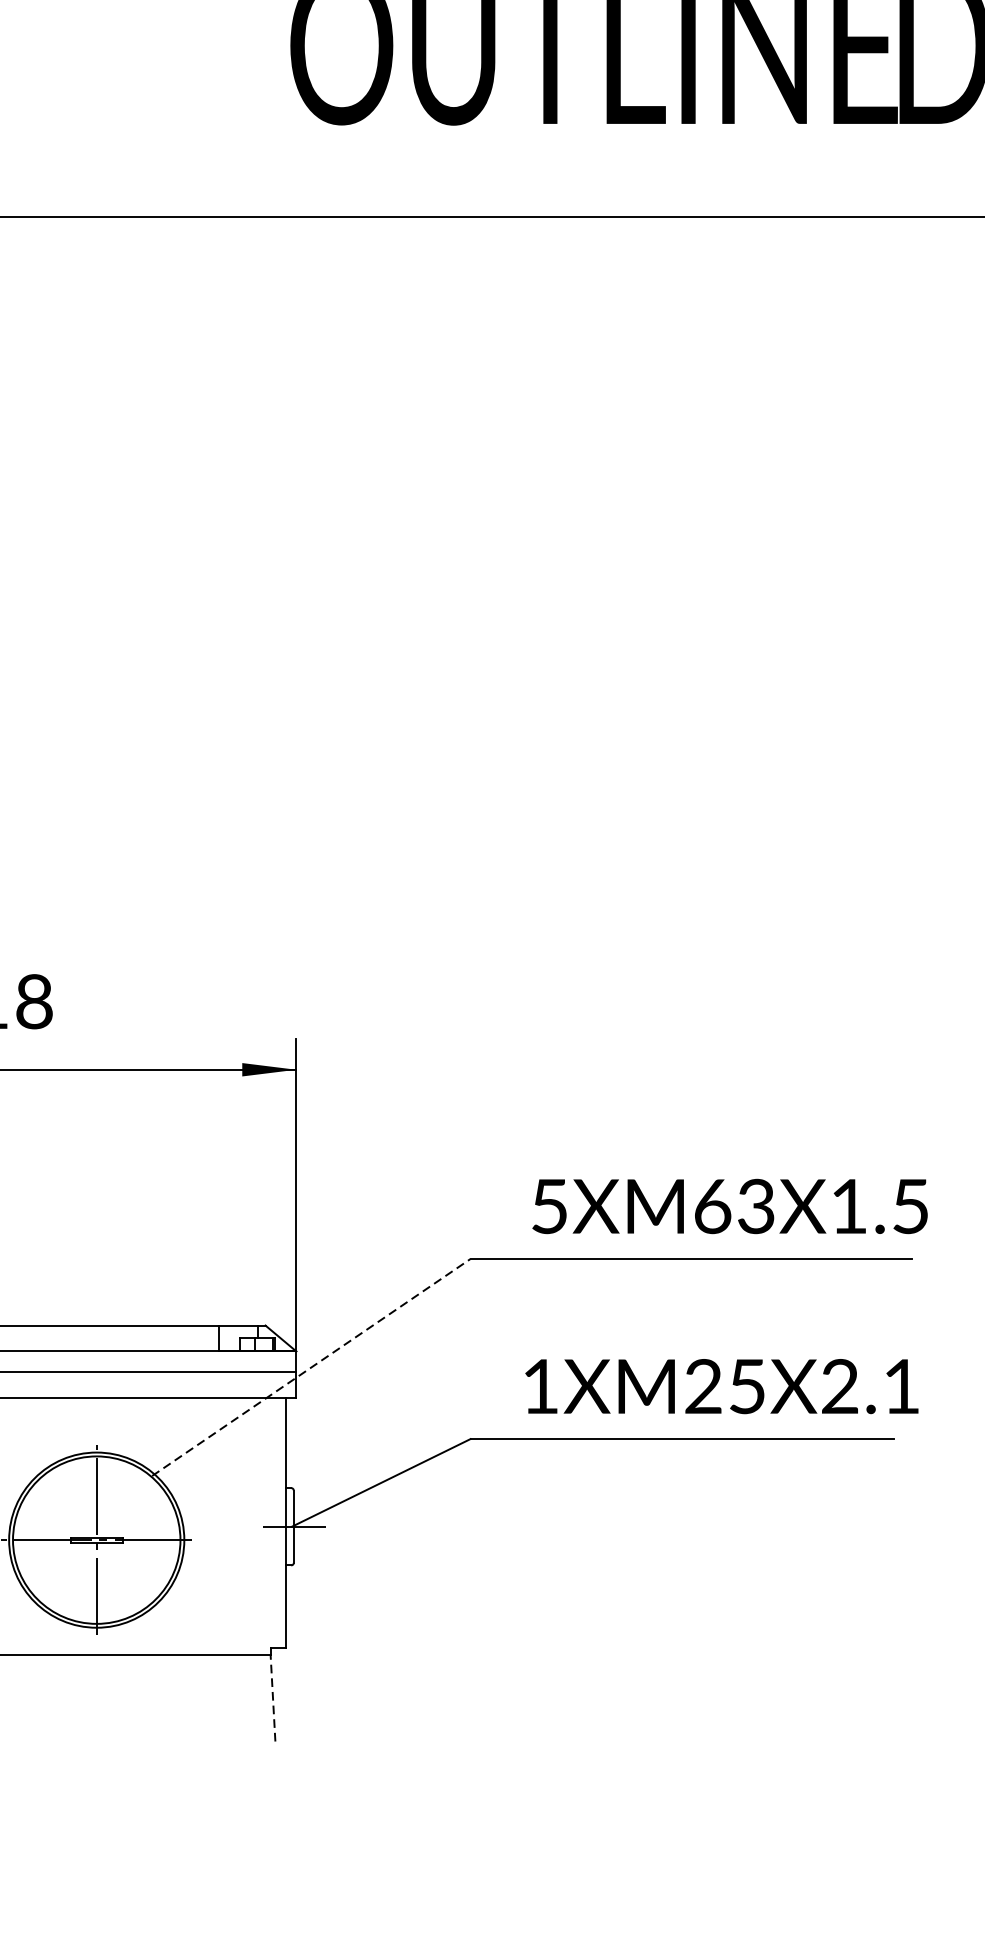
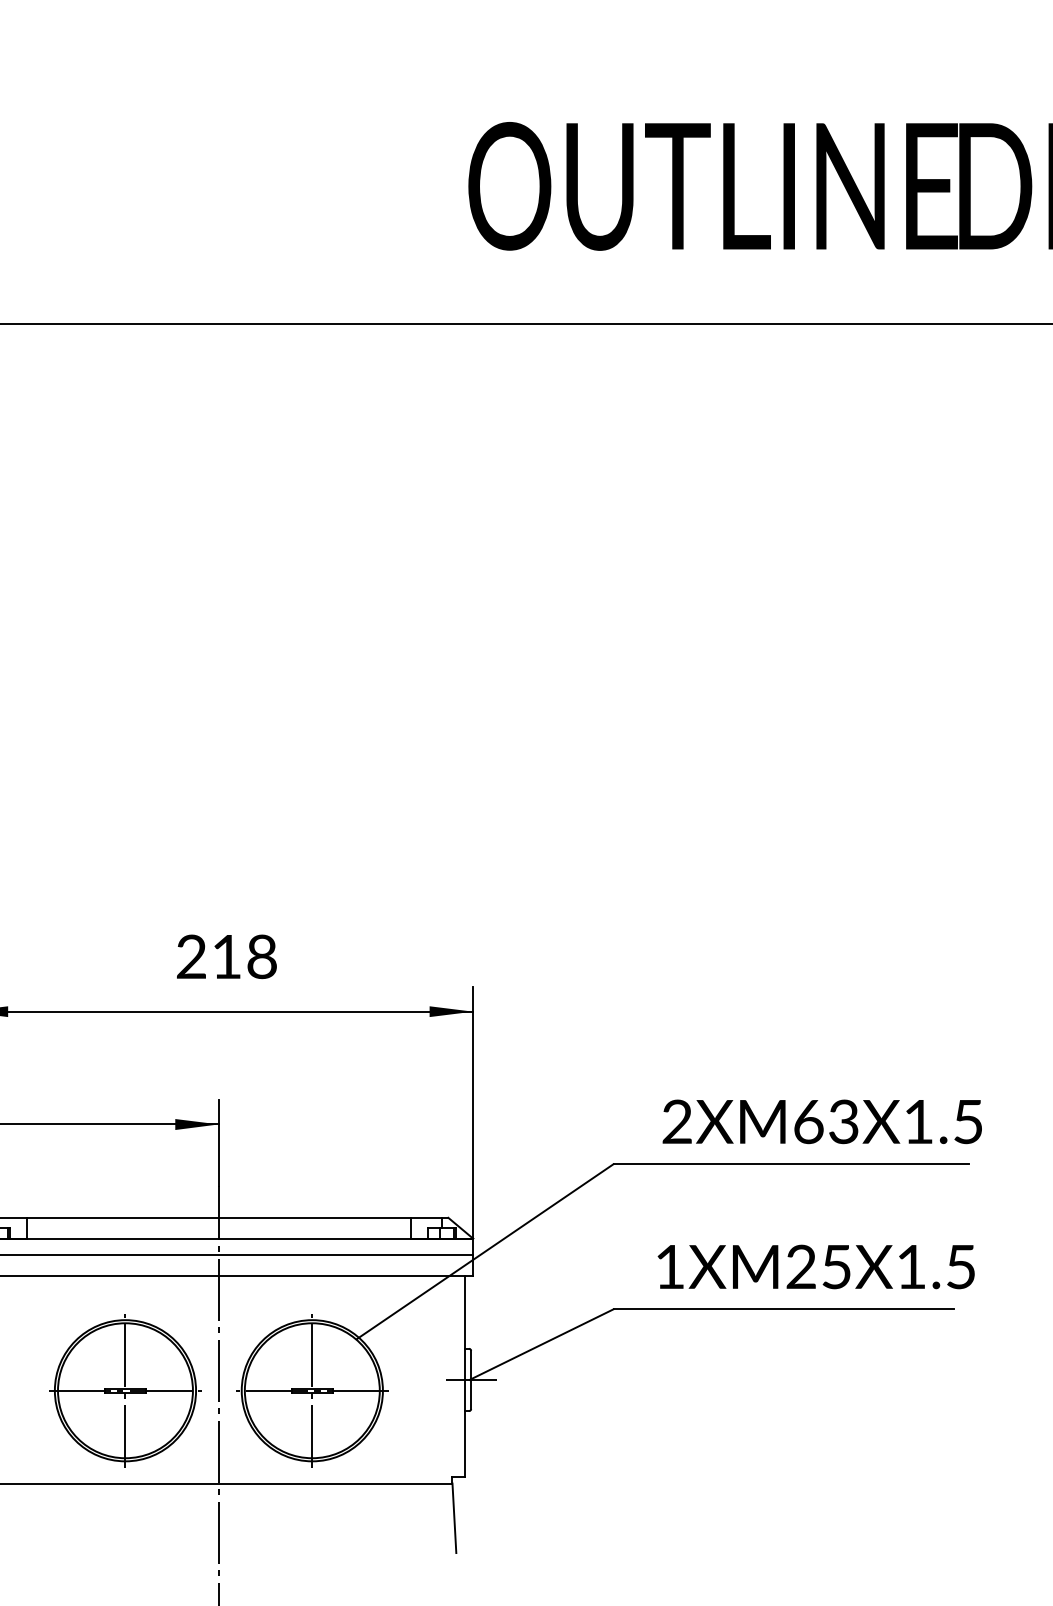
text: (548, 1206) -> (676, 1121), 5XM63X1.5 -> 2XM63X1.5
line: (311, 1367) -> (485, 1251), dashed -> solid
text: (870, 1385) -> (935, 1266), 1XM25X2.1 -> 1XM25X1.5
line: (273, 1698) -> (454, 1518), dashed -> solid

